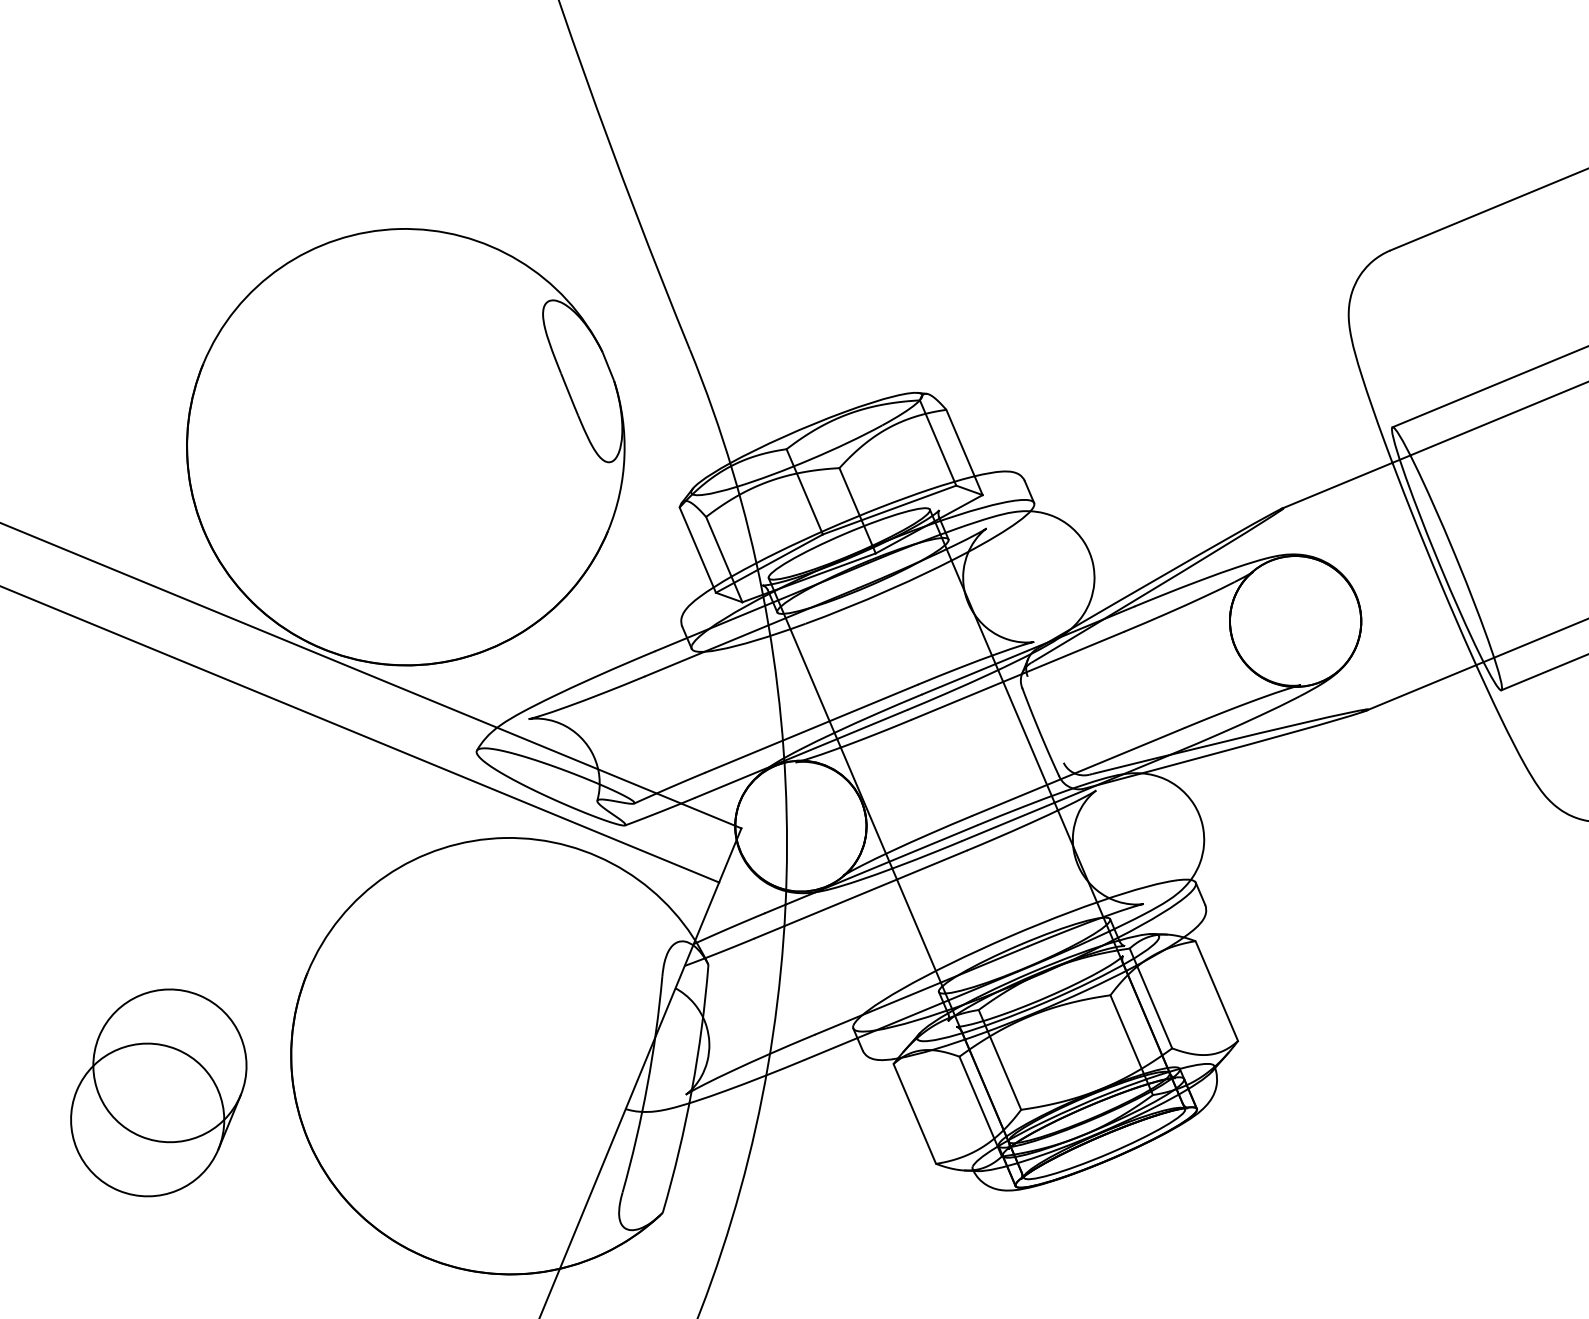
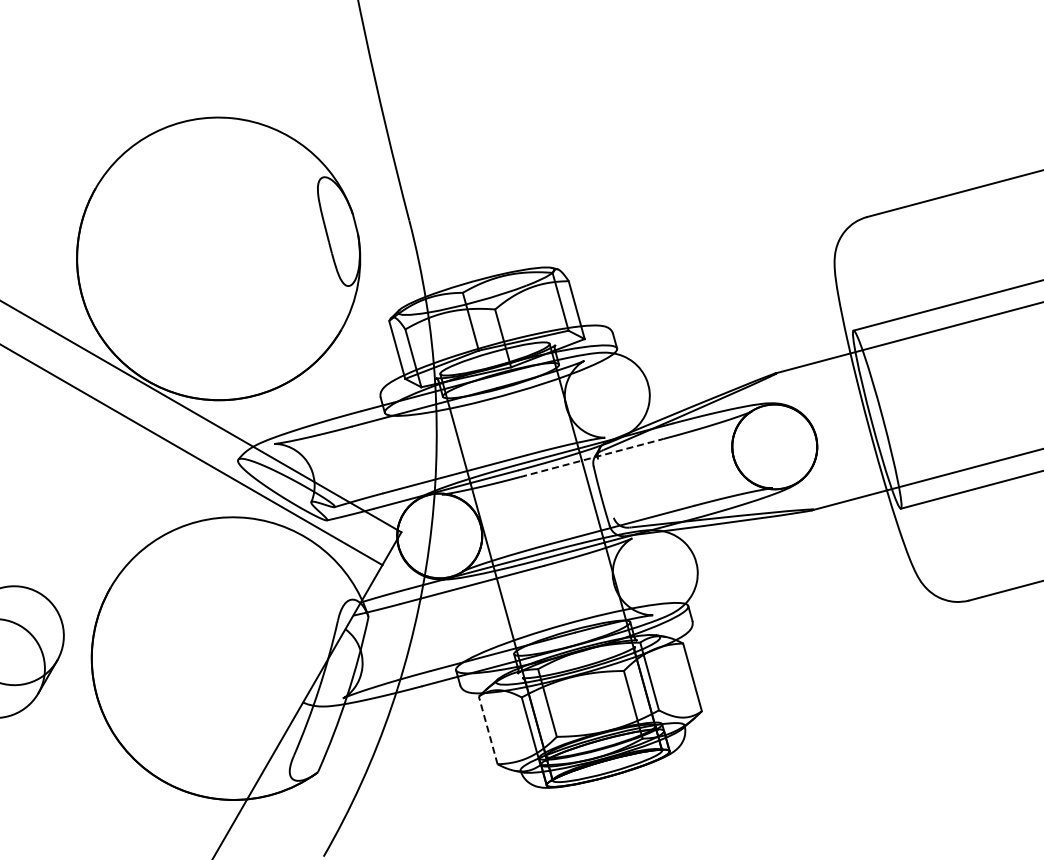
line: (1018, 674) -> (592, 457), solid -> dashed
line: (915, 1112) -> (488, 729), solid -> dashed

